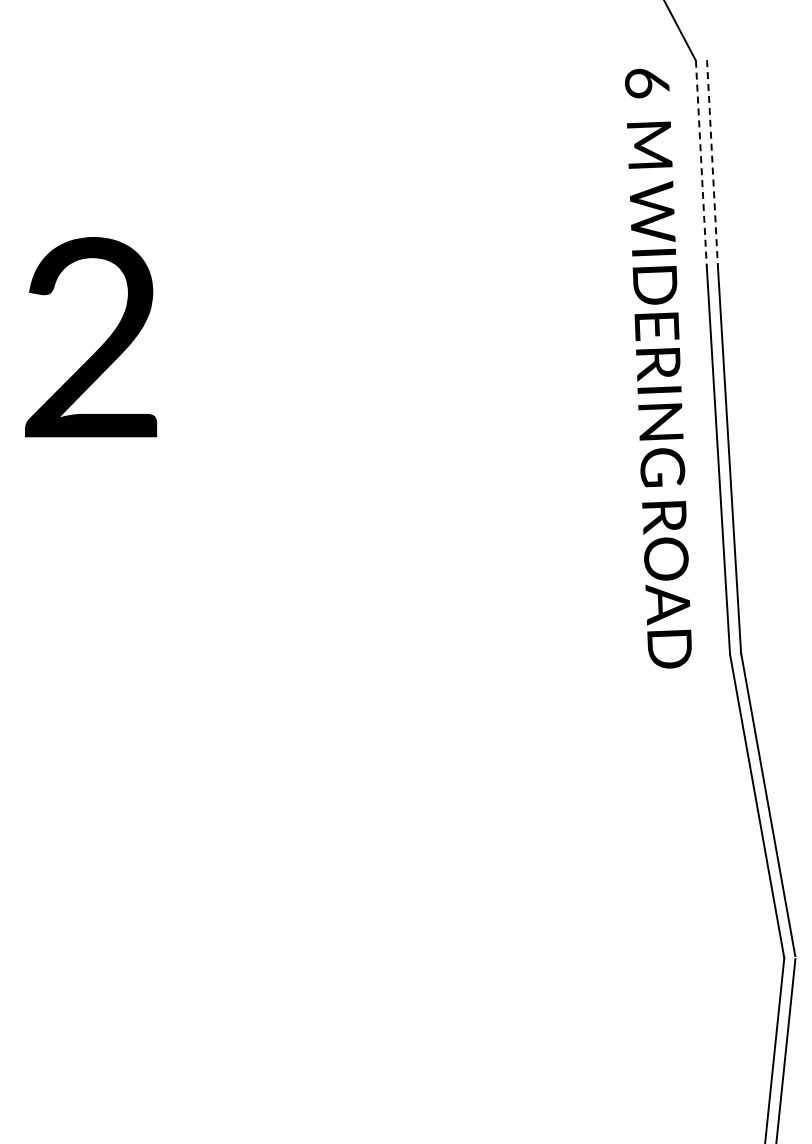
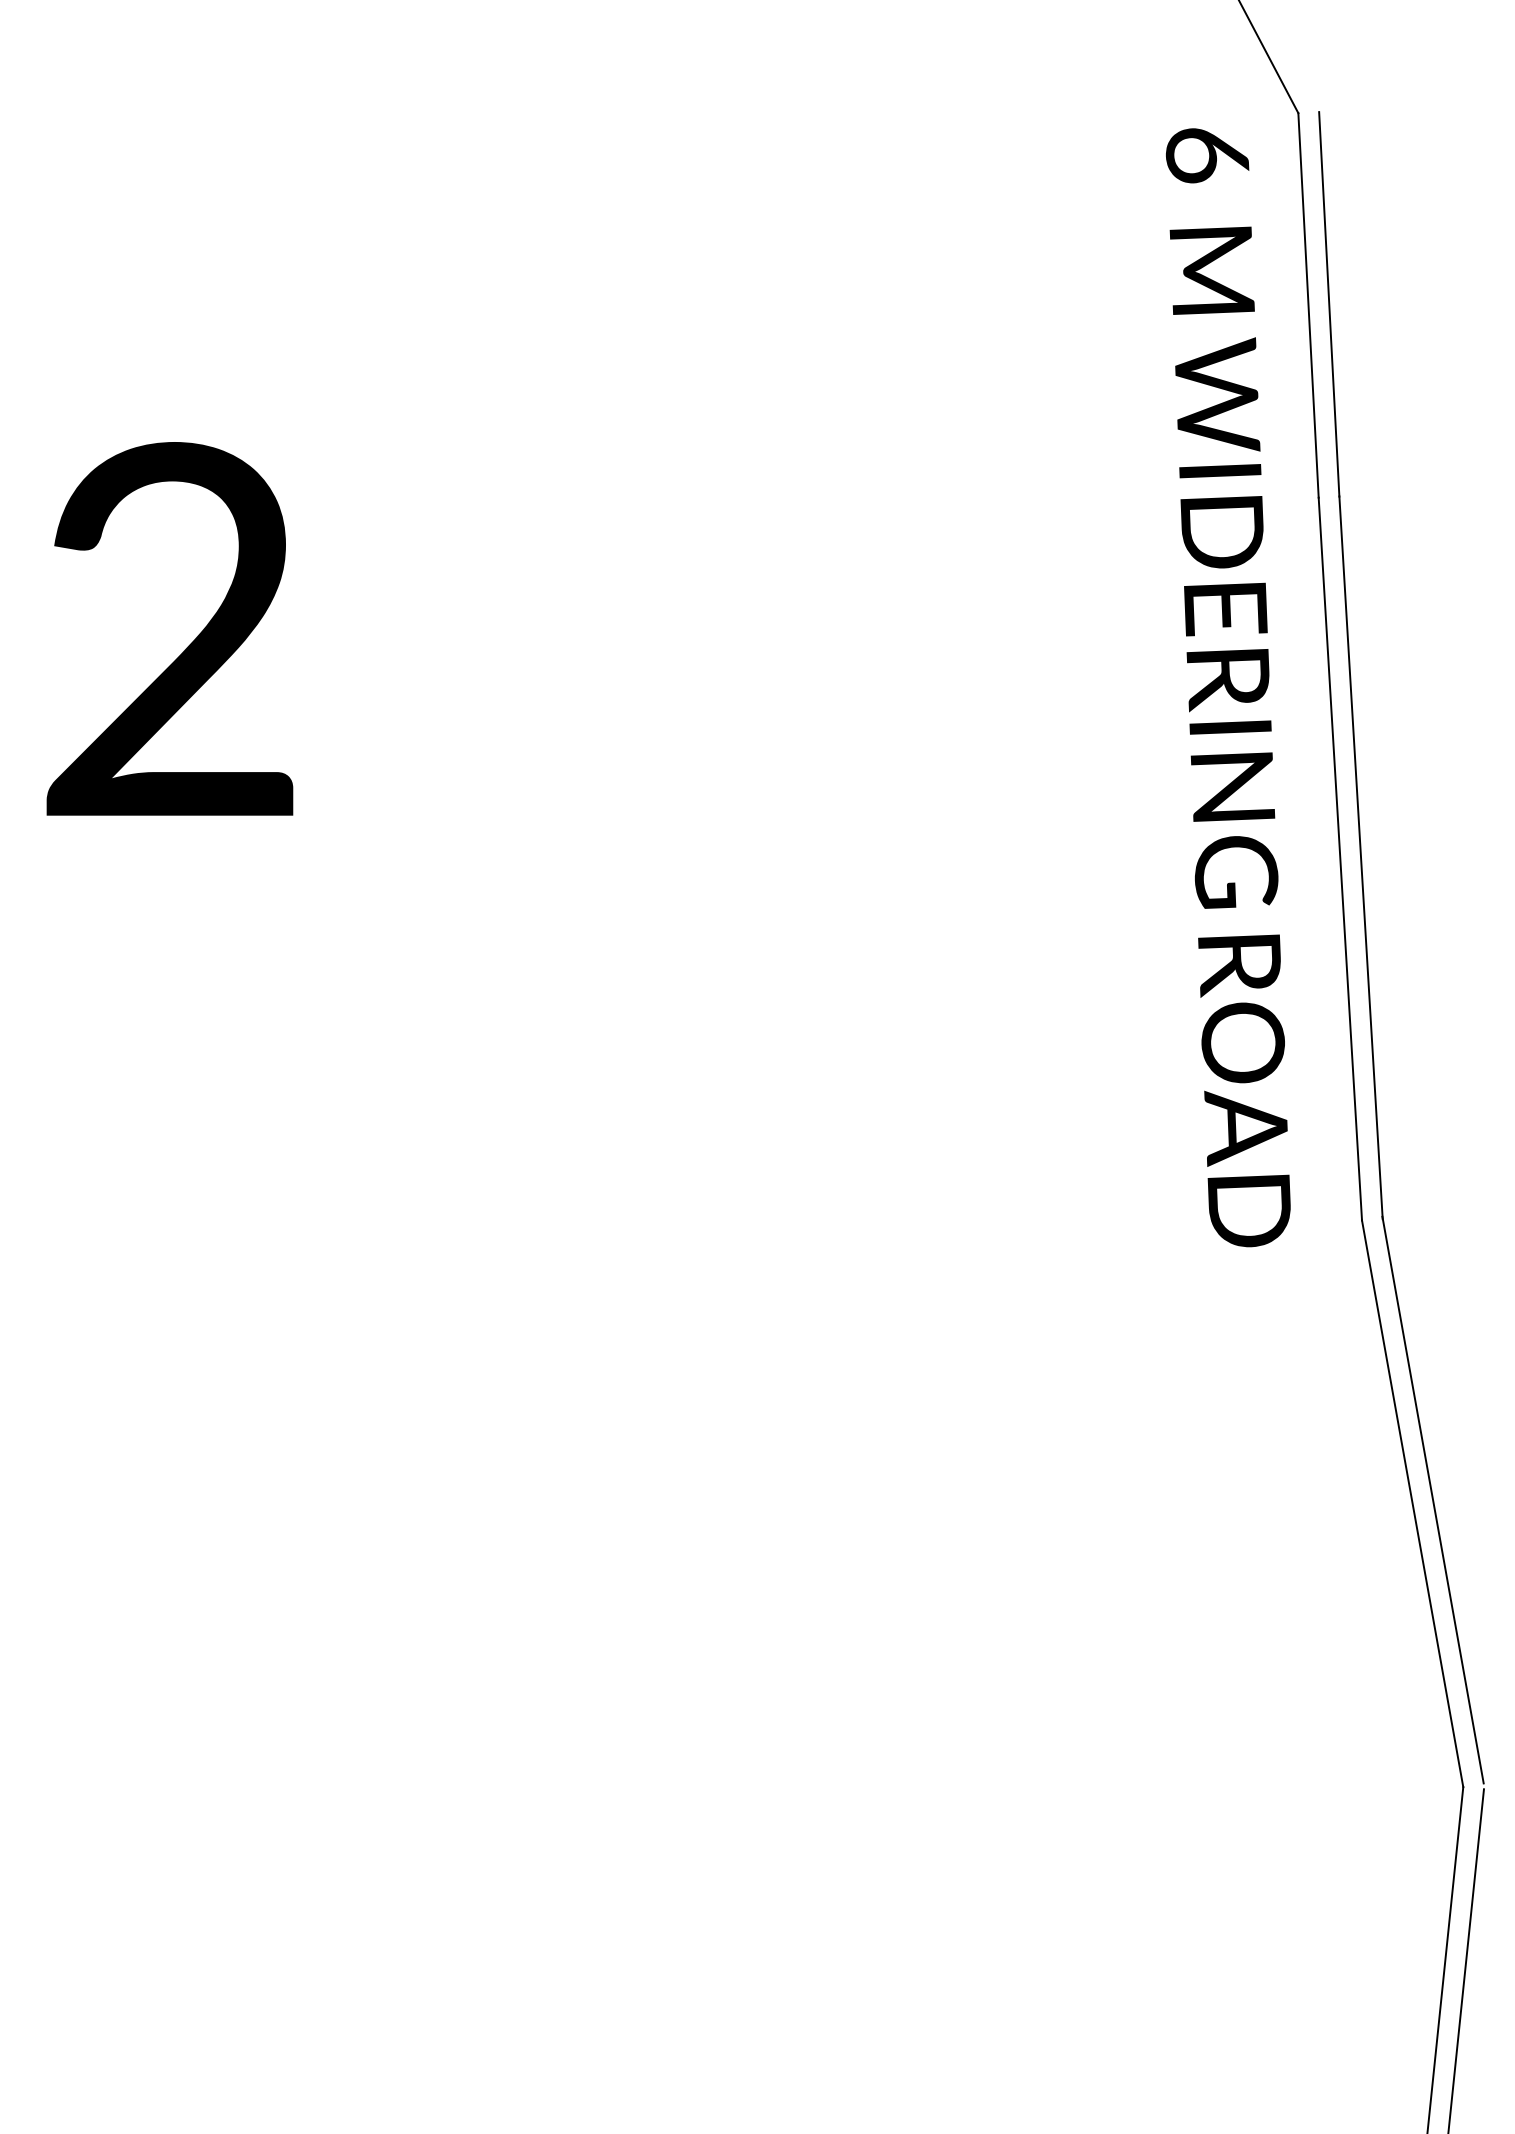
line: (712, 163) -> (1329, 304), dashed -> solid
line: (701, 164) -> (1308, 306), dashed -> solid

